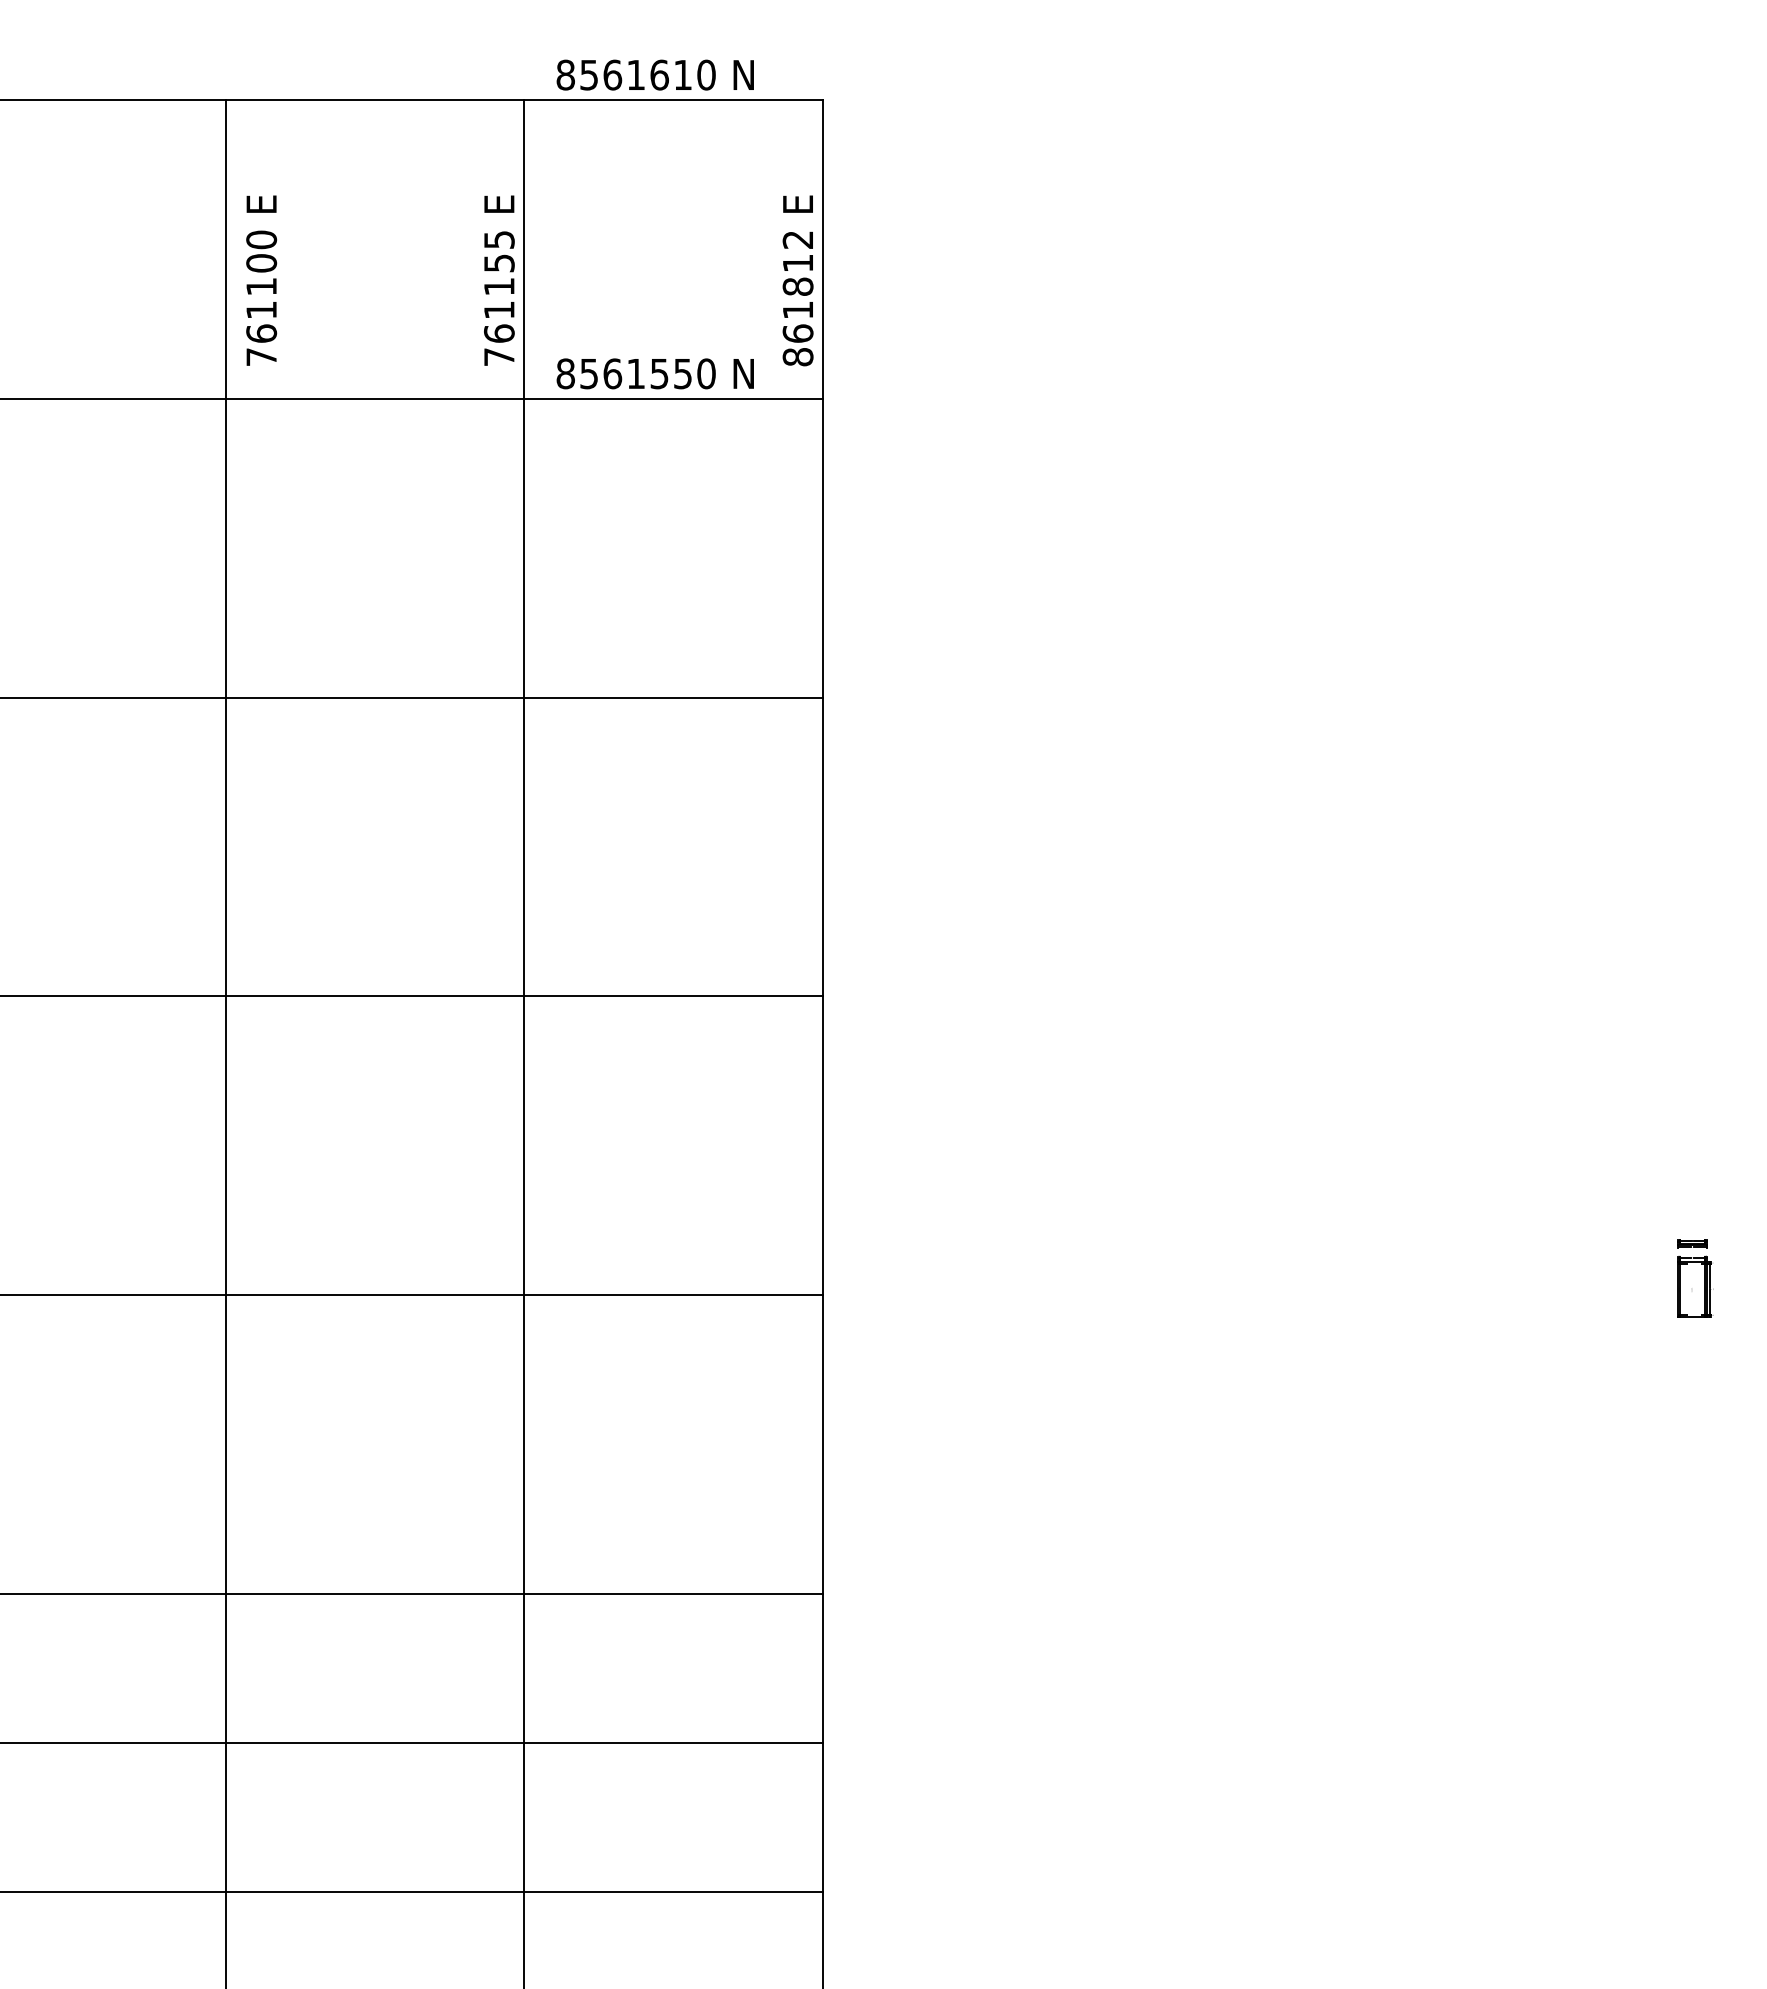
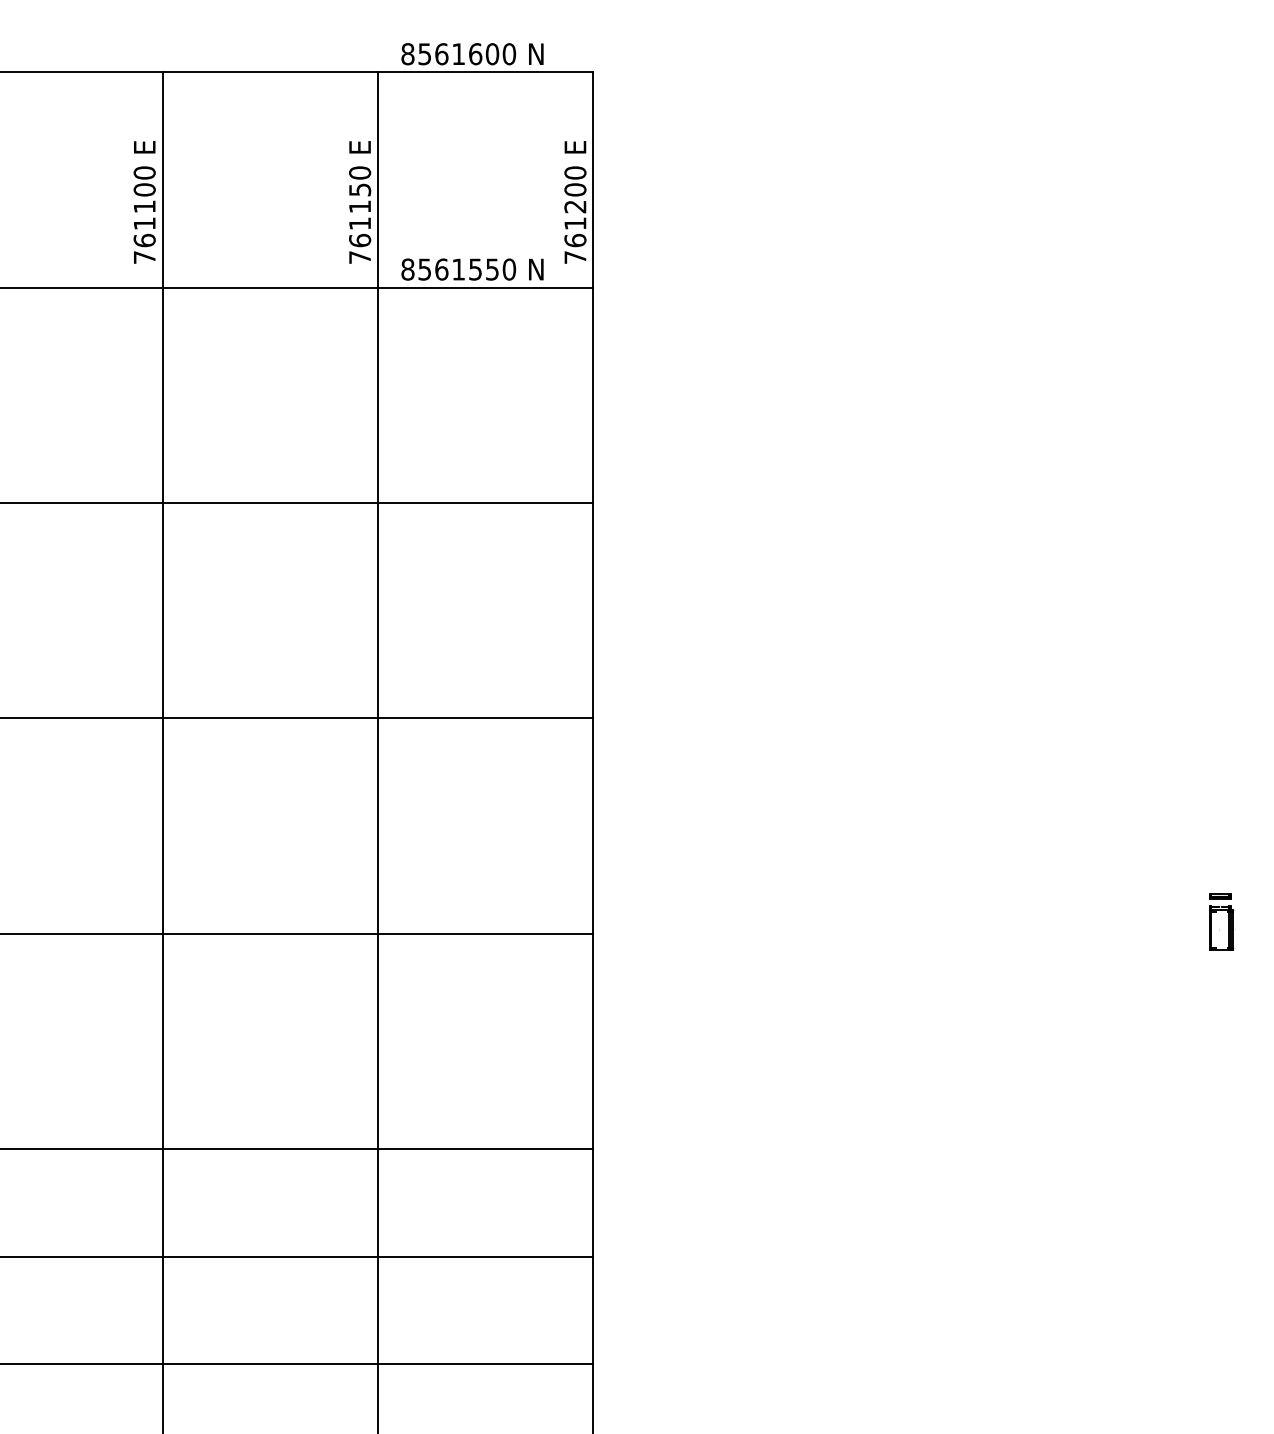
text: (682, 74) -> (492, 53), 8561610 -> 8561600
text: (499, 239) -> (360, 172), 761155 -> 761150
text: (261, 280) -> (144, 202), moved
text: (797, 298) -> (575, 215), 861812 -> 761200

